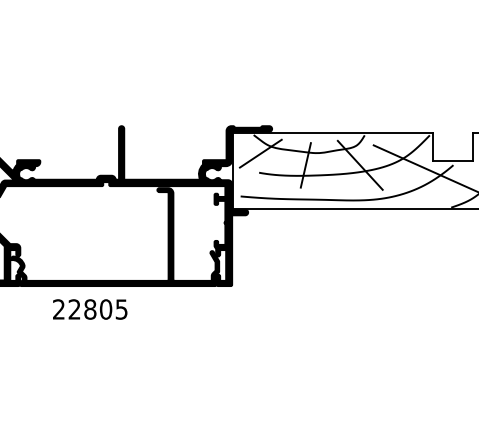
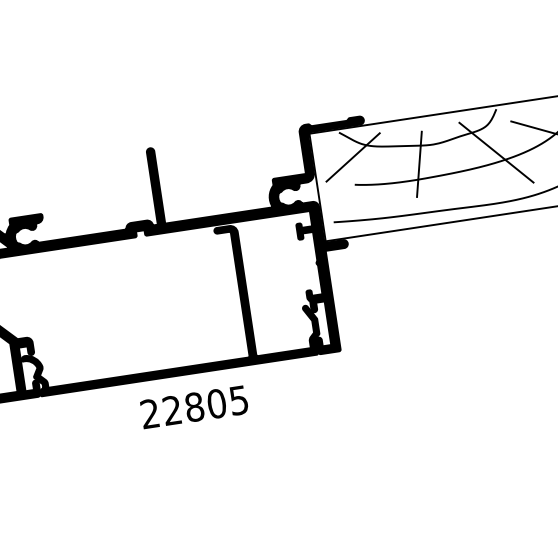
text: (90, 309) -> (194, 407), moved

